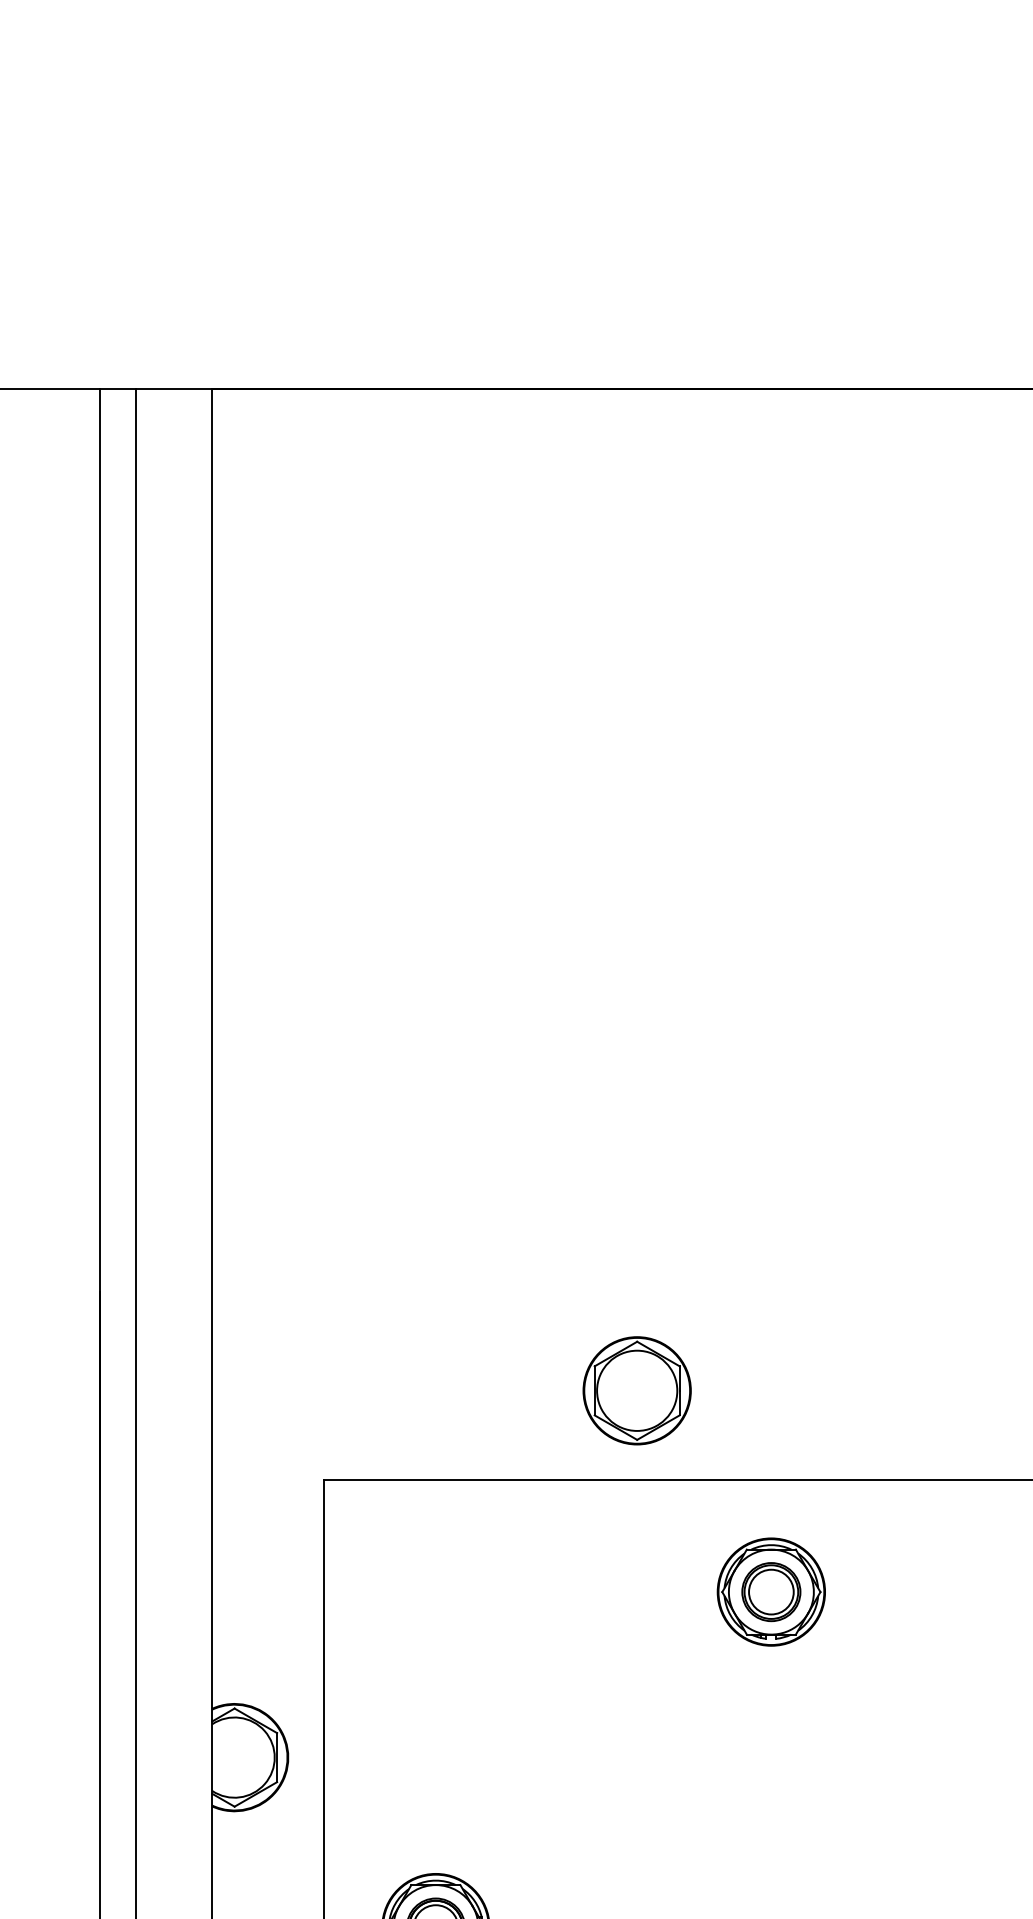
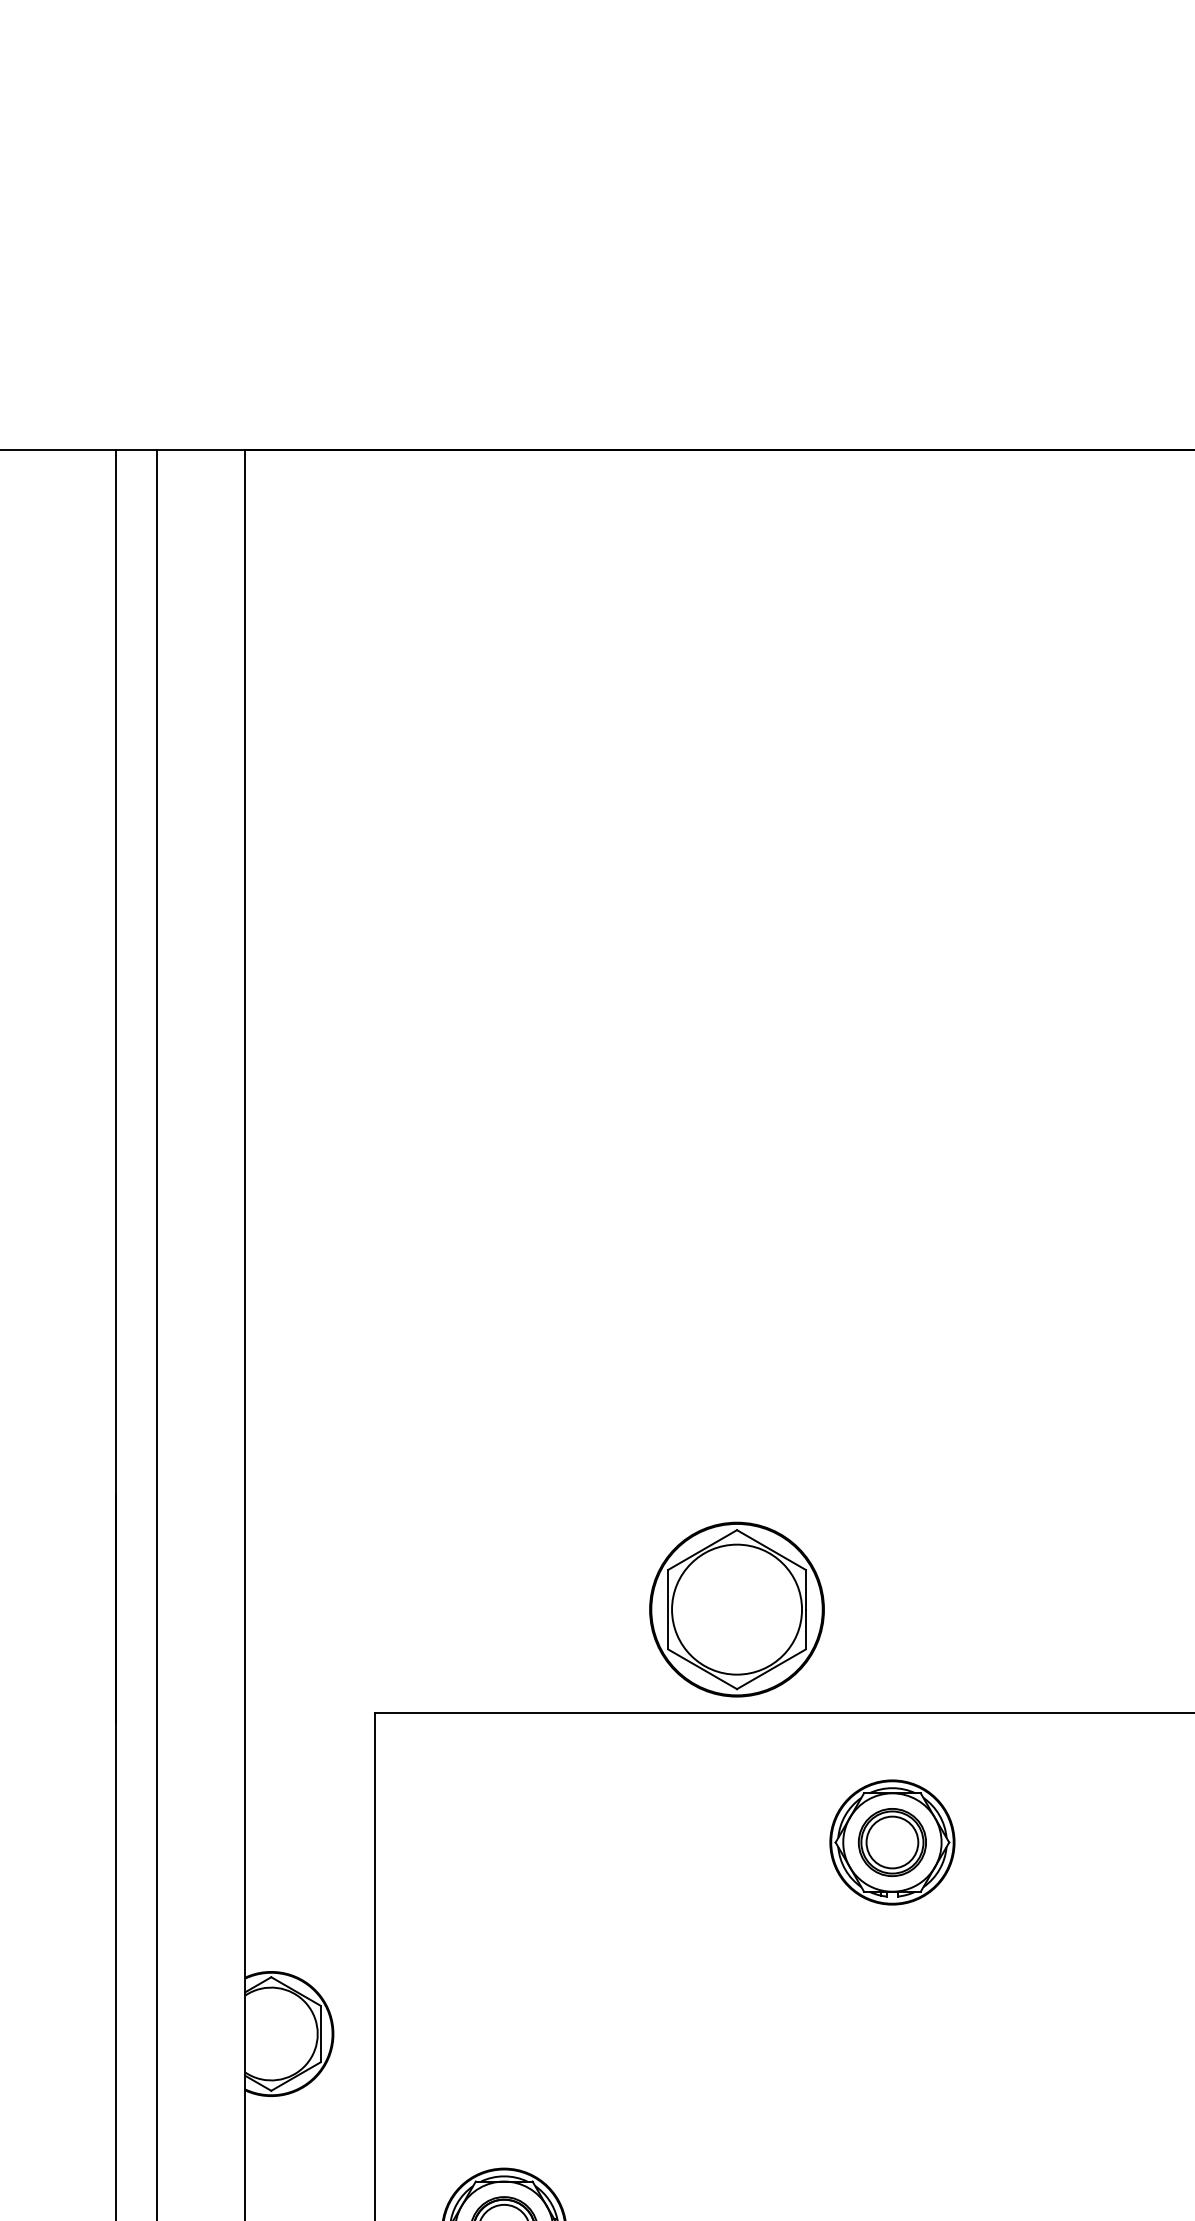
part: (637, 1390) -> (737, 1609), size x1.4

